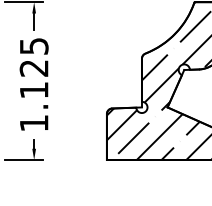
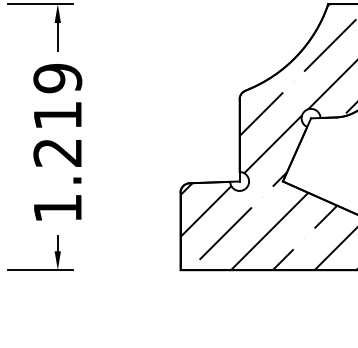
text: (33, 67) -> (56, 114), 1.125 -> 1.219

